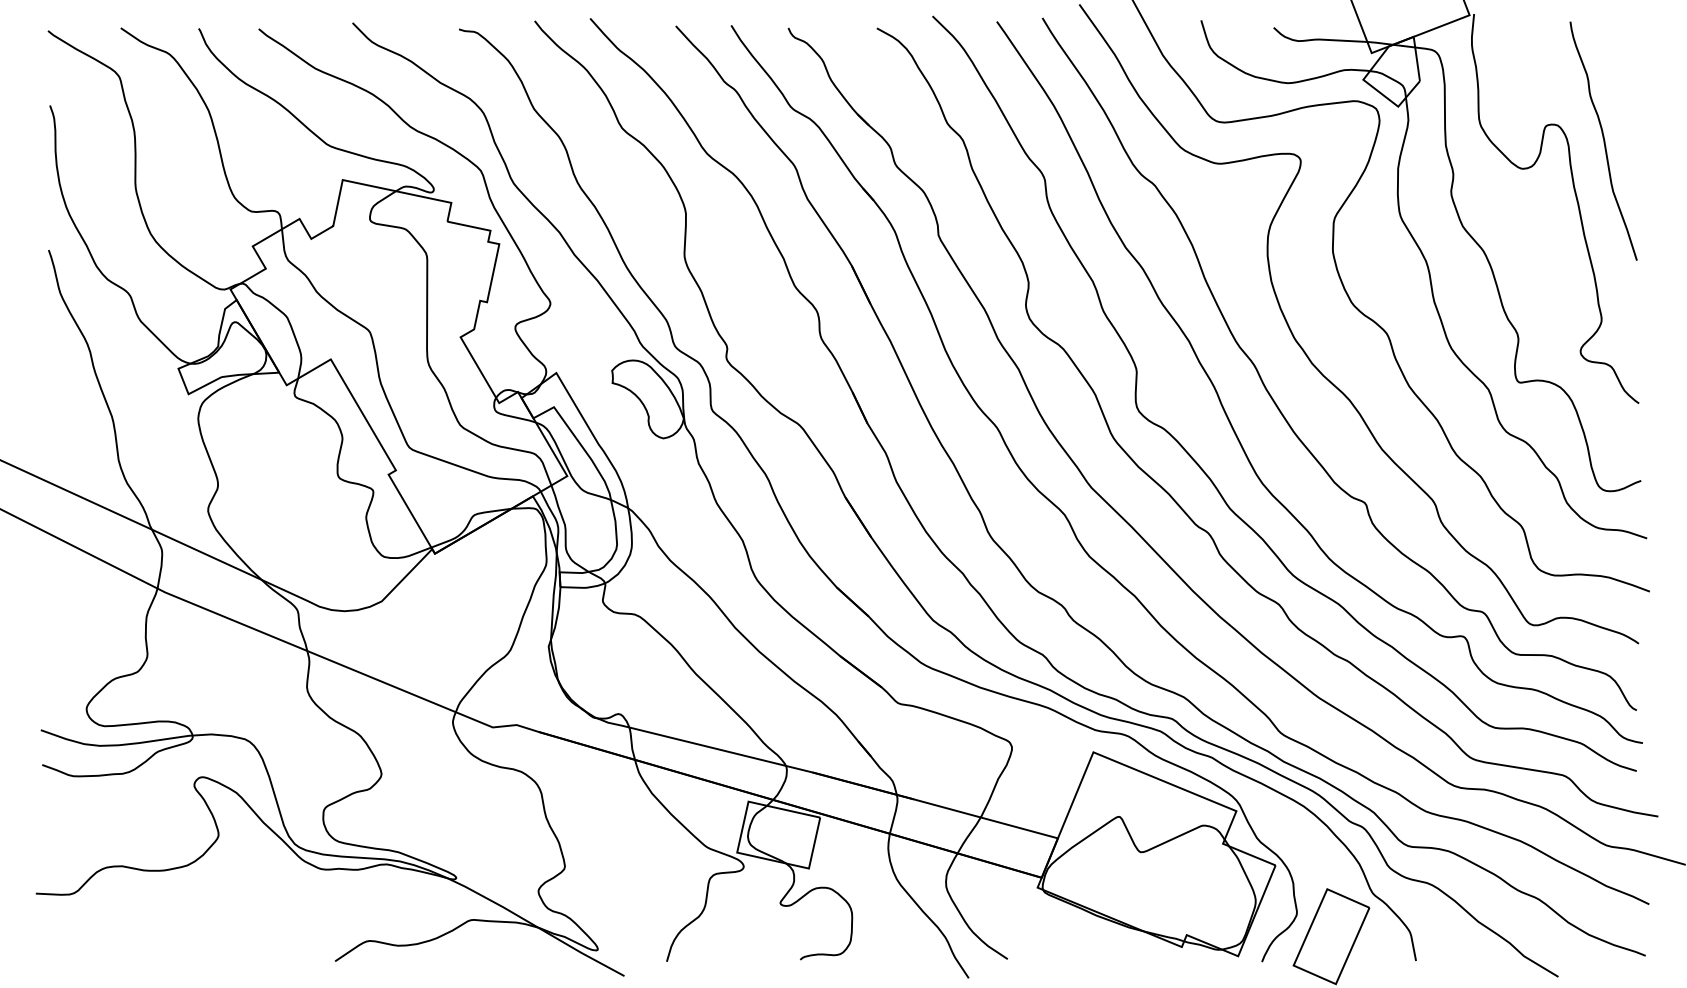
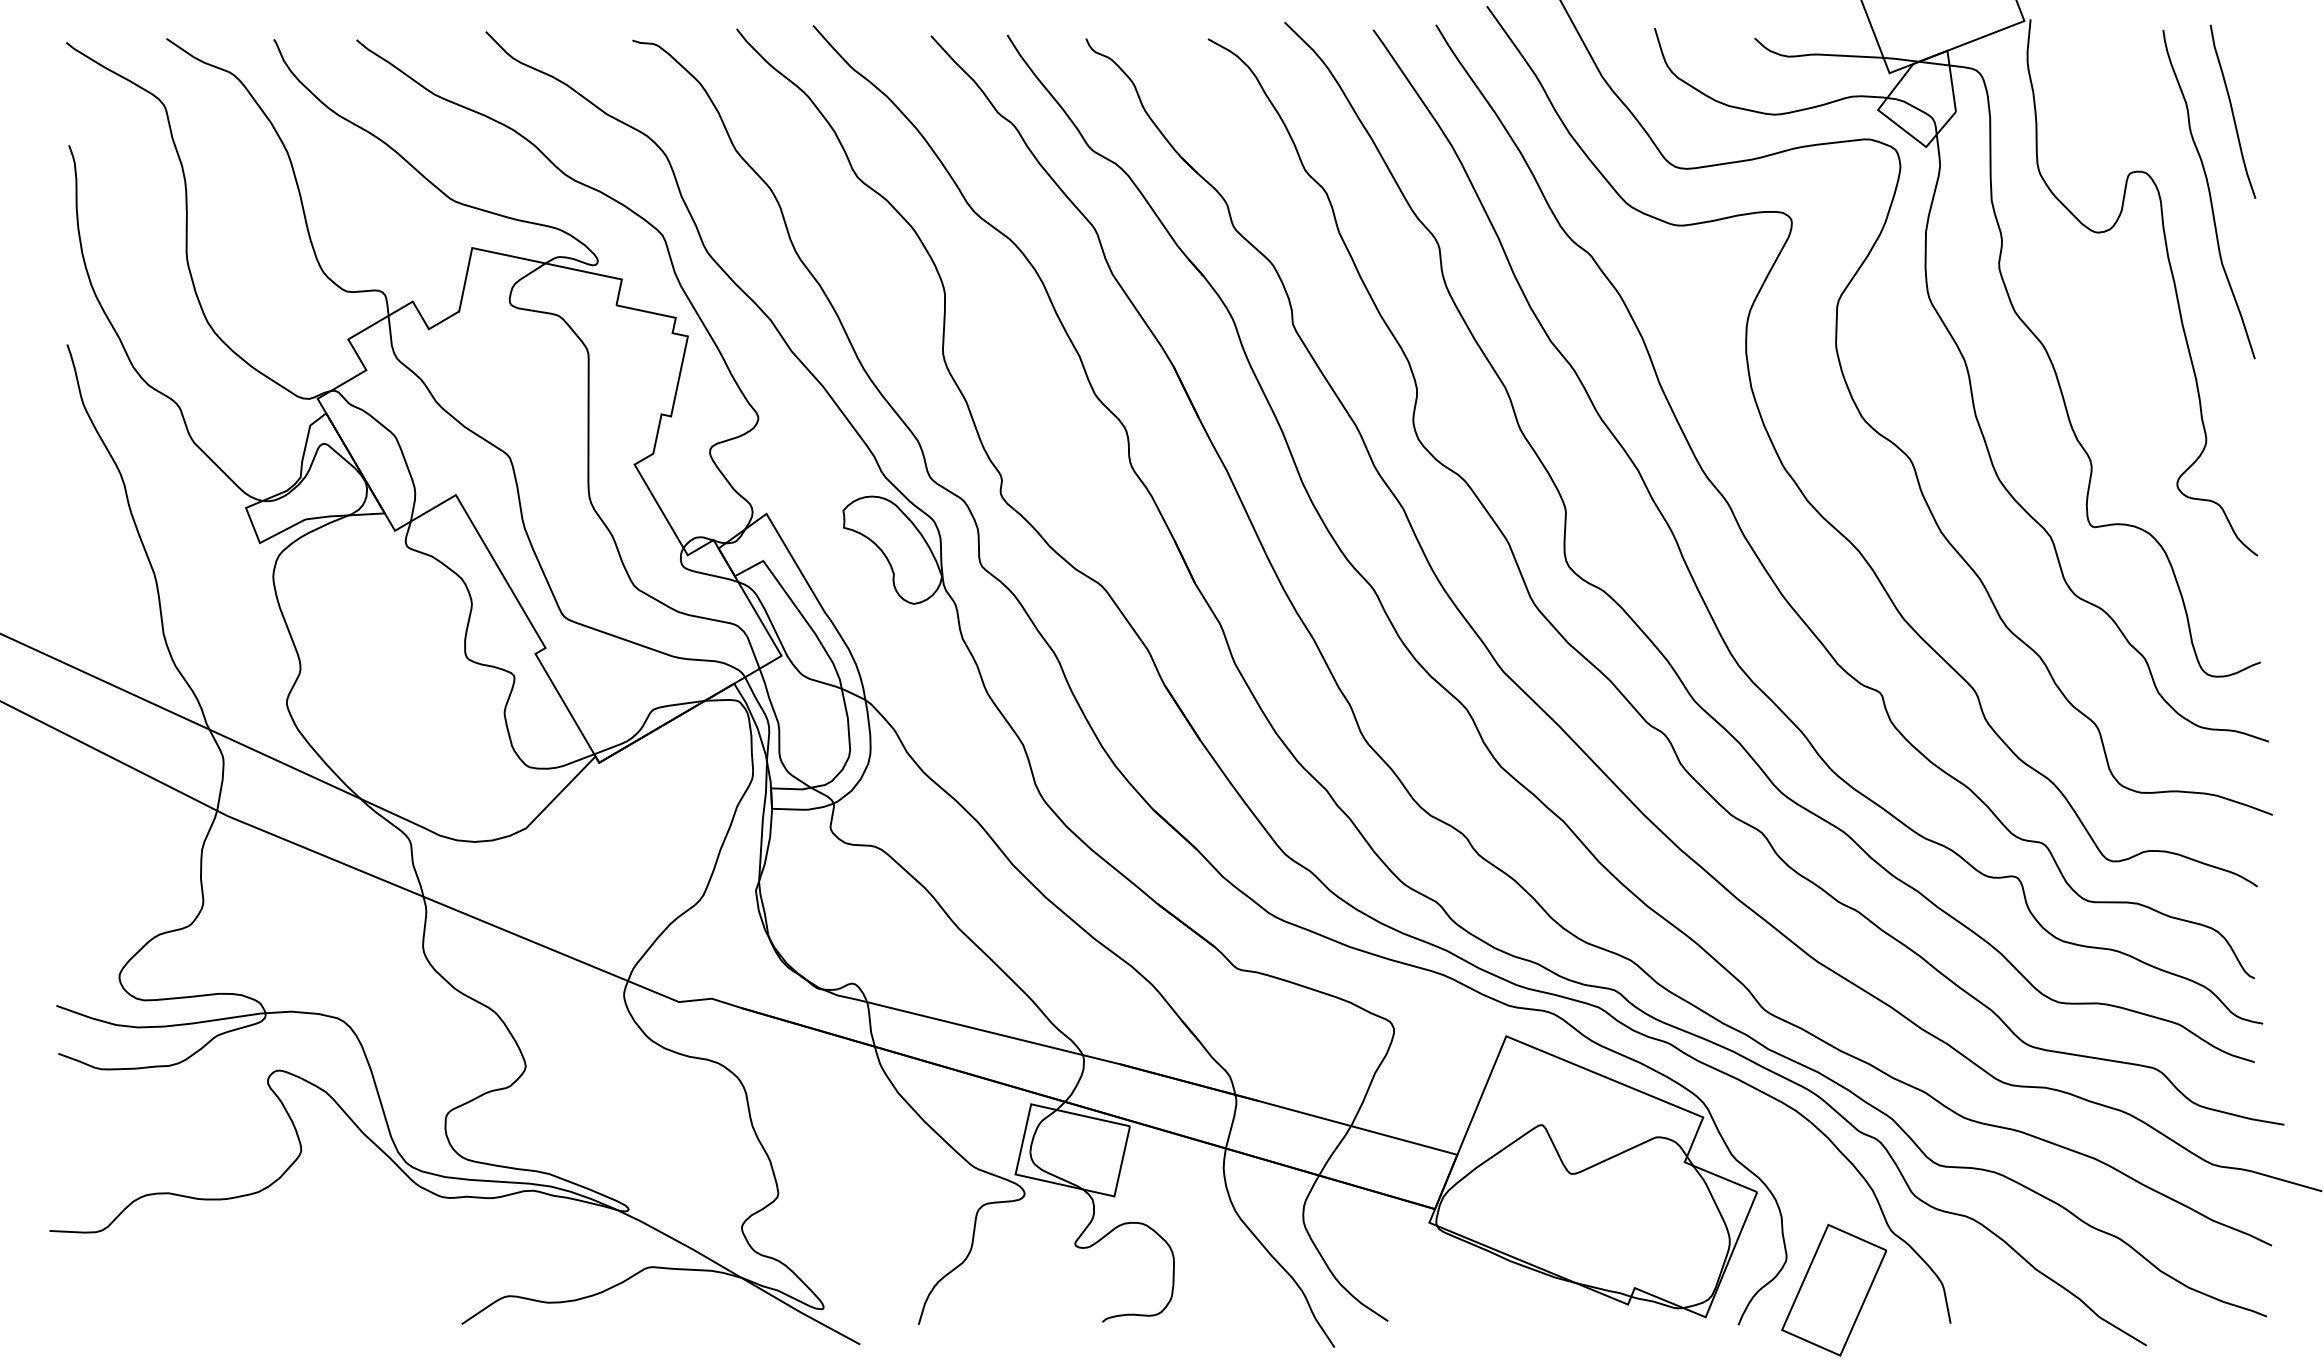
curve: (1620, 80) -> (2232, 111), added

